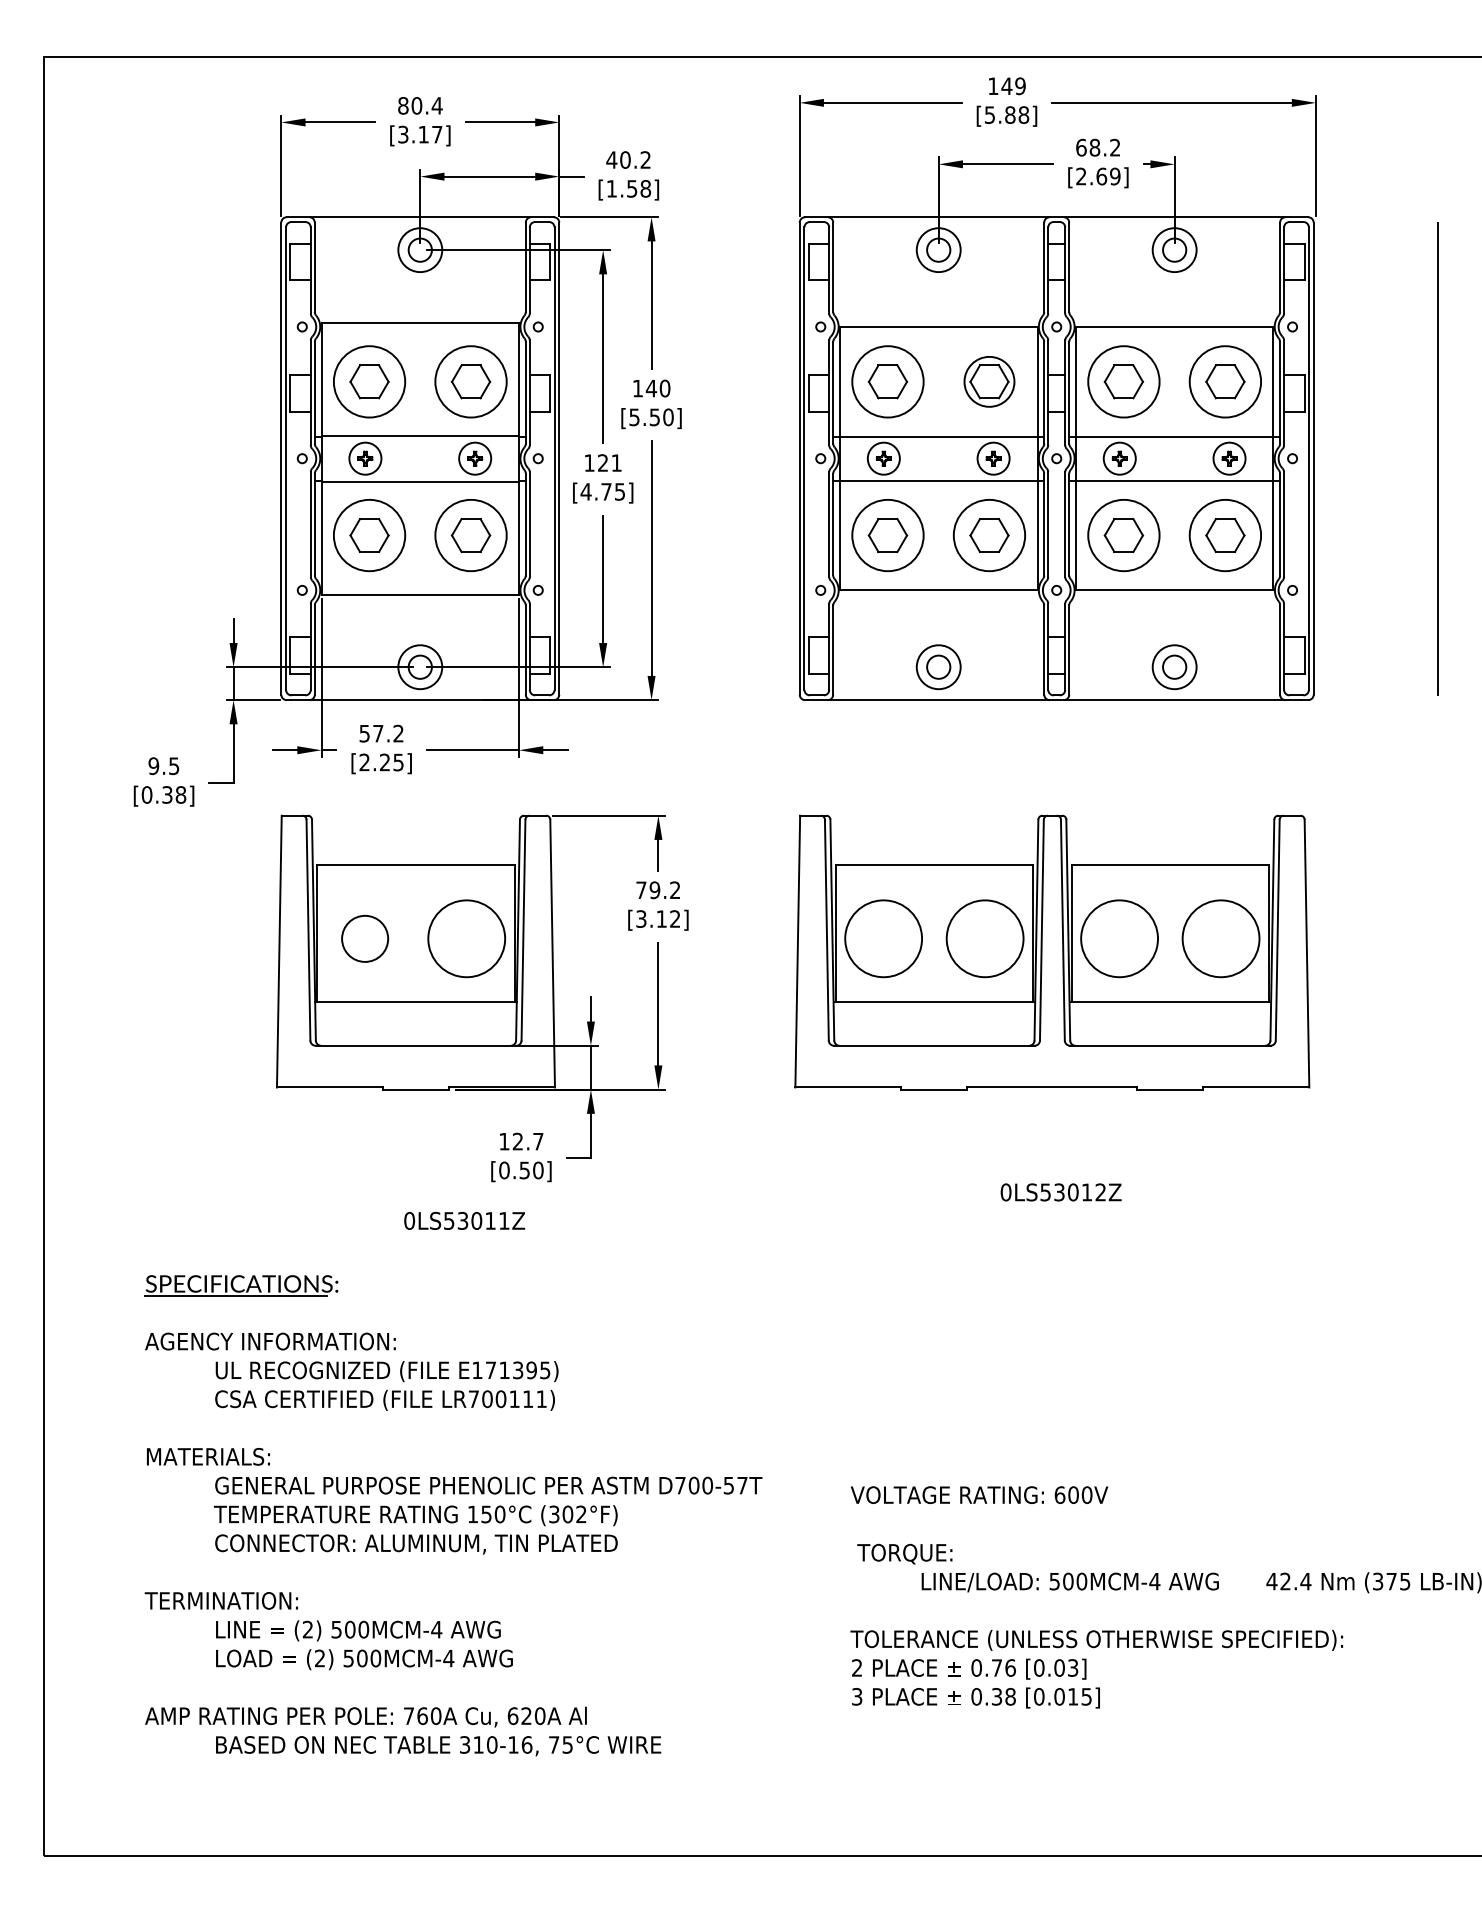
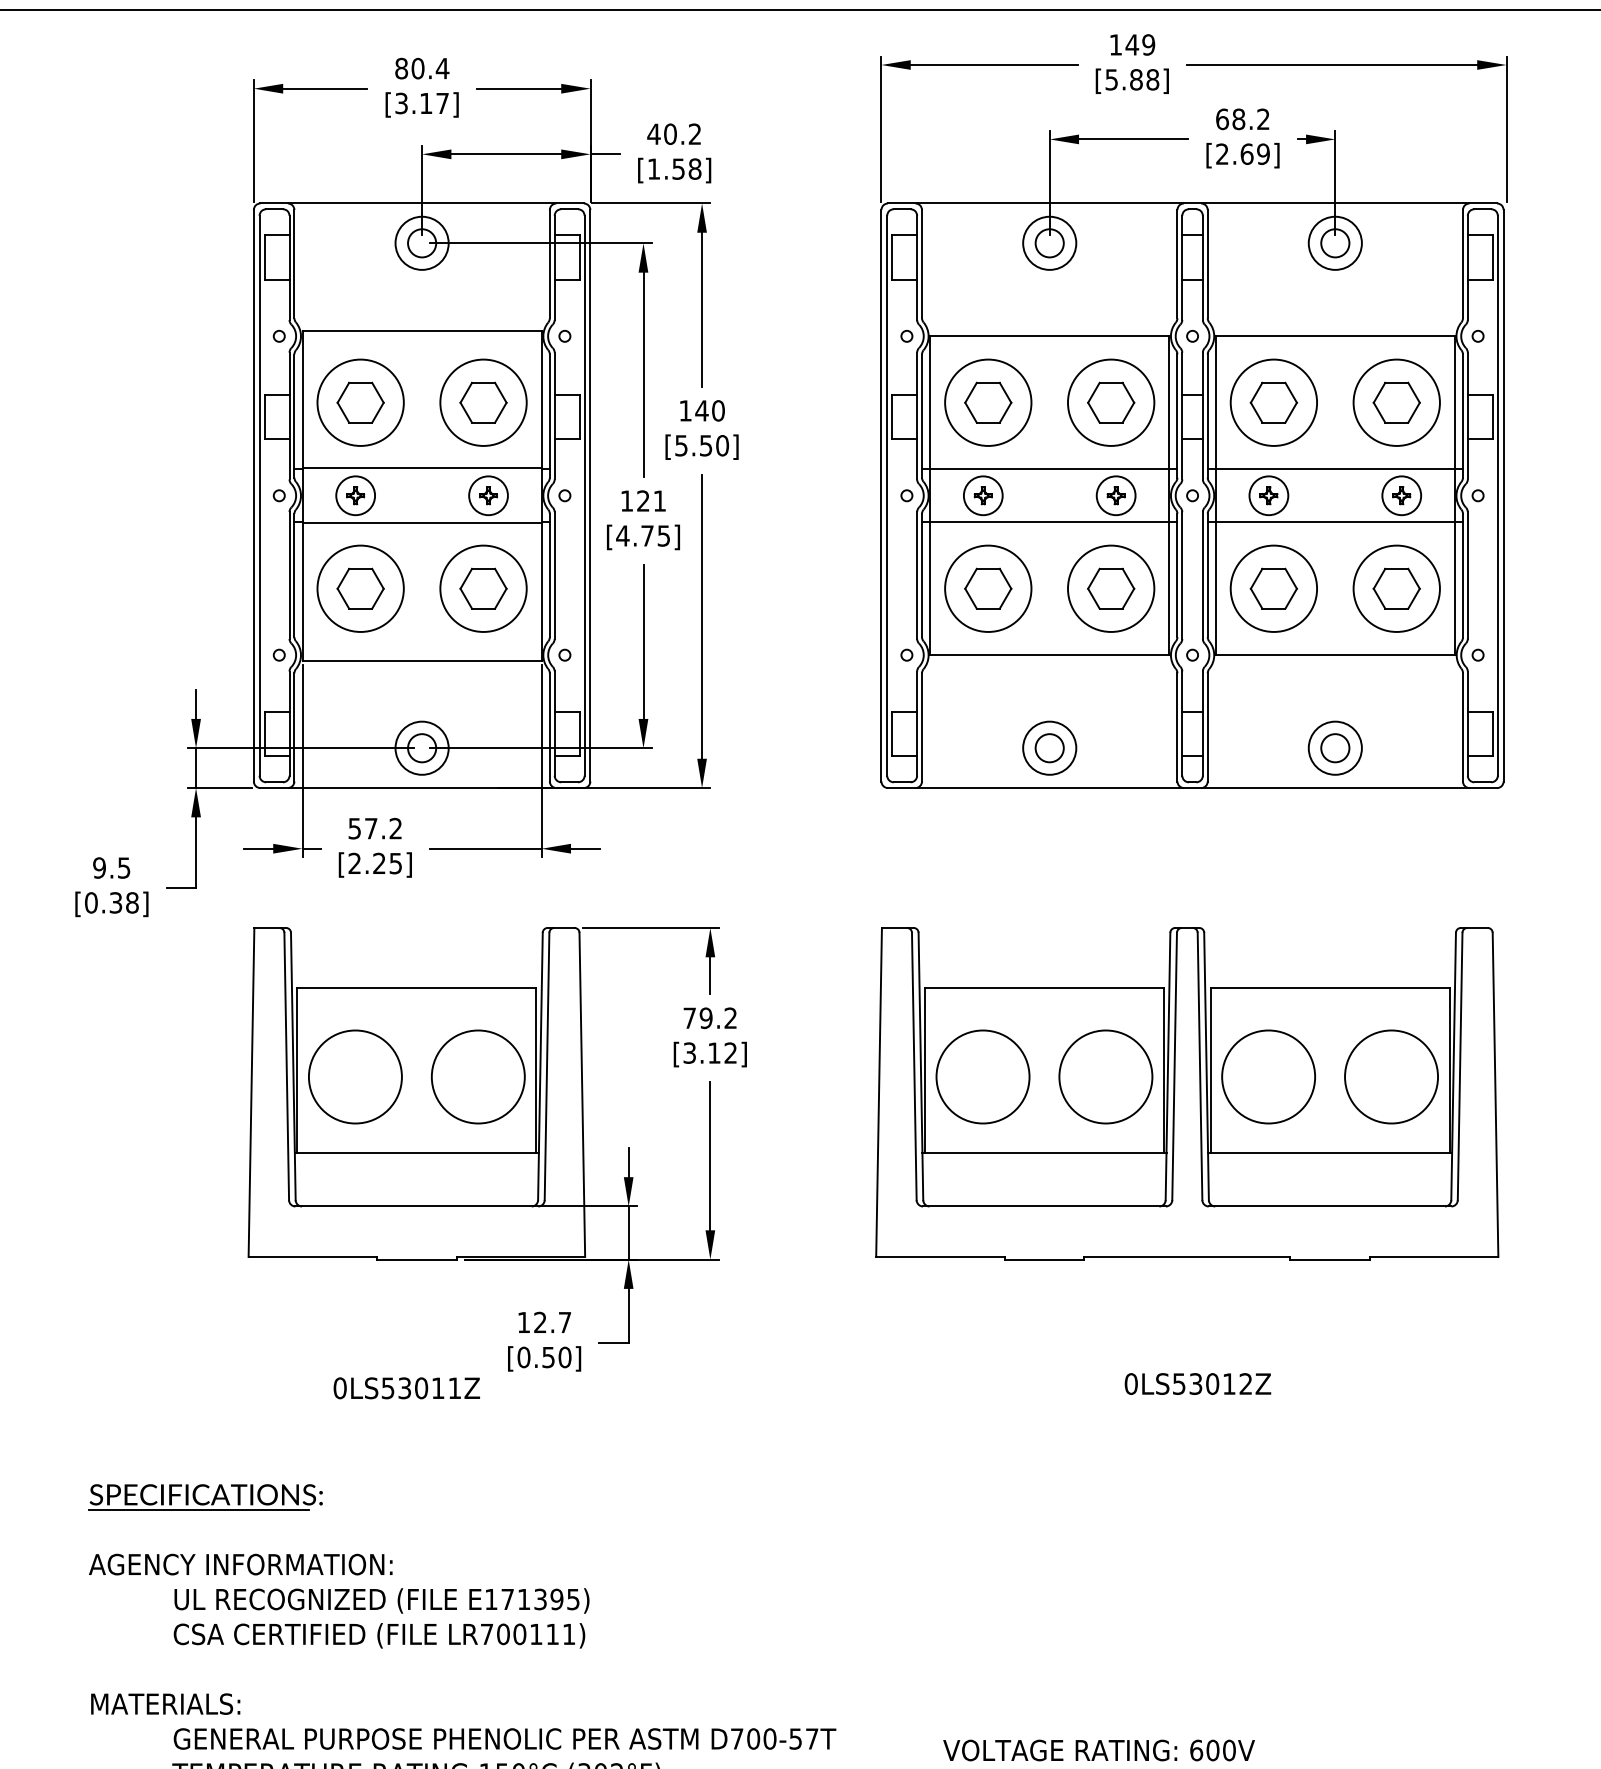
circle: (989, 381) -> (1111, 402), size x1.43
circle: (364, 938) -> (354, 1076), size x1.67
text: (464, 1220) -> (406, 1387), moved

